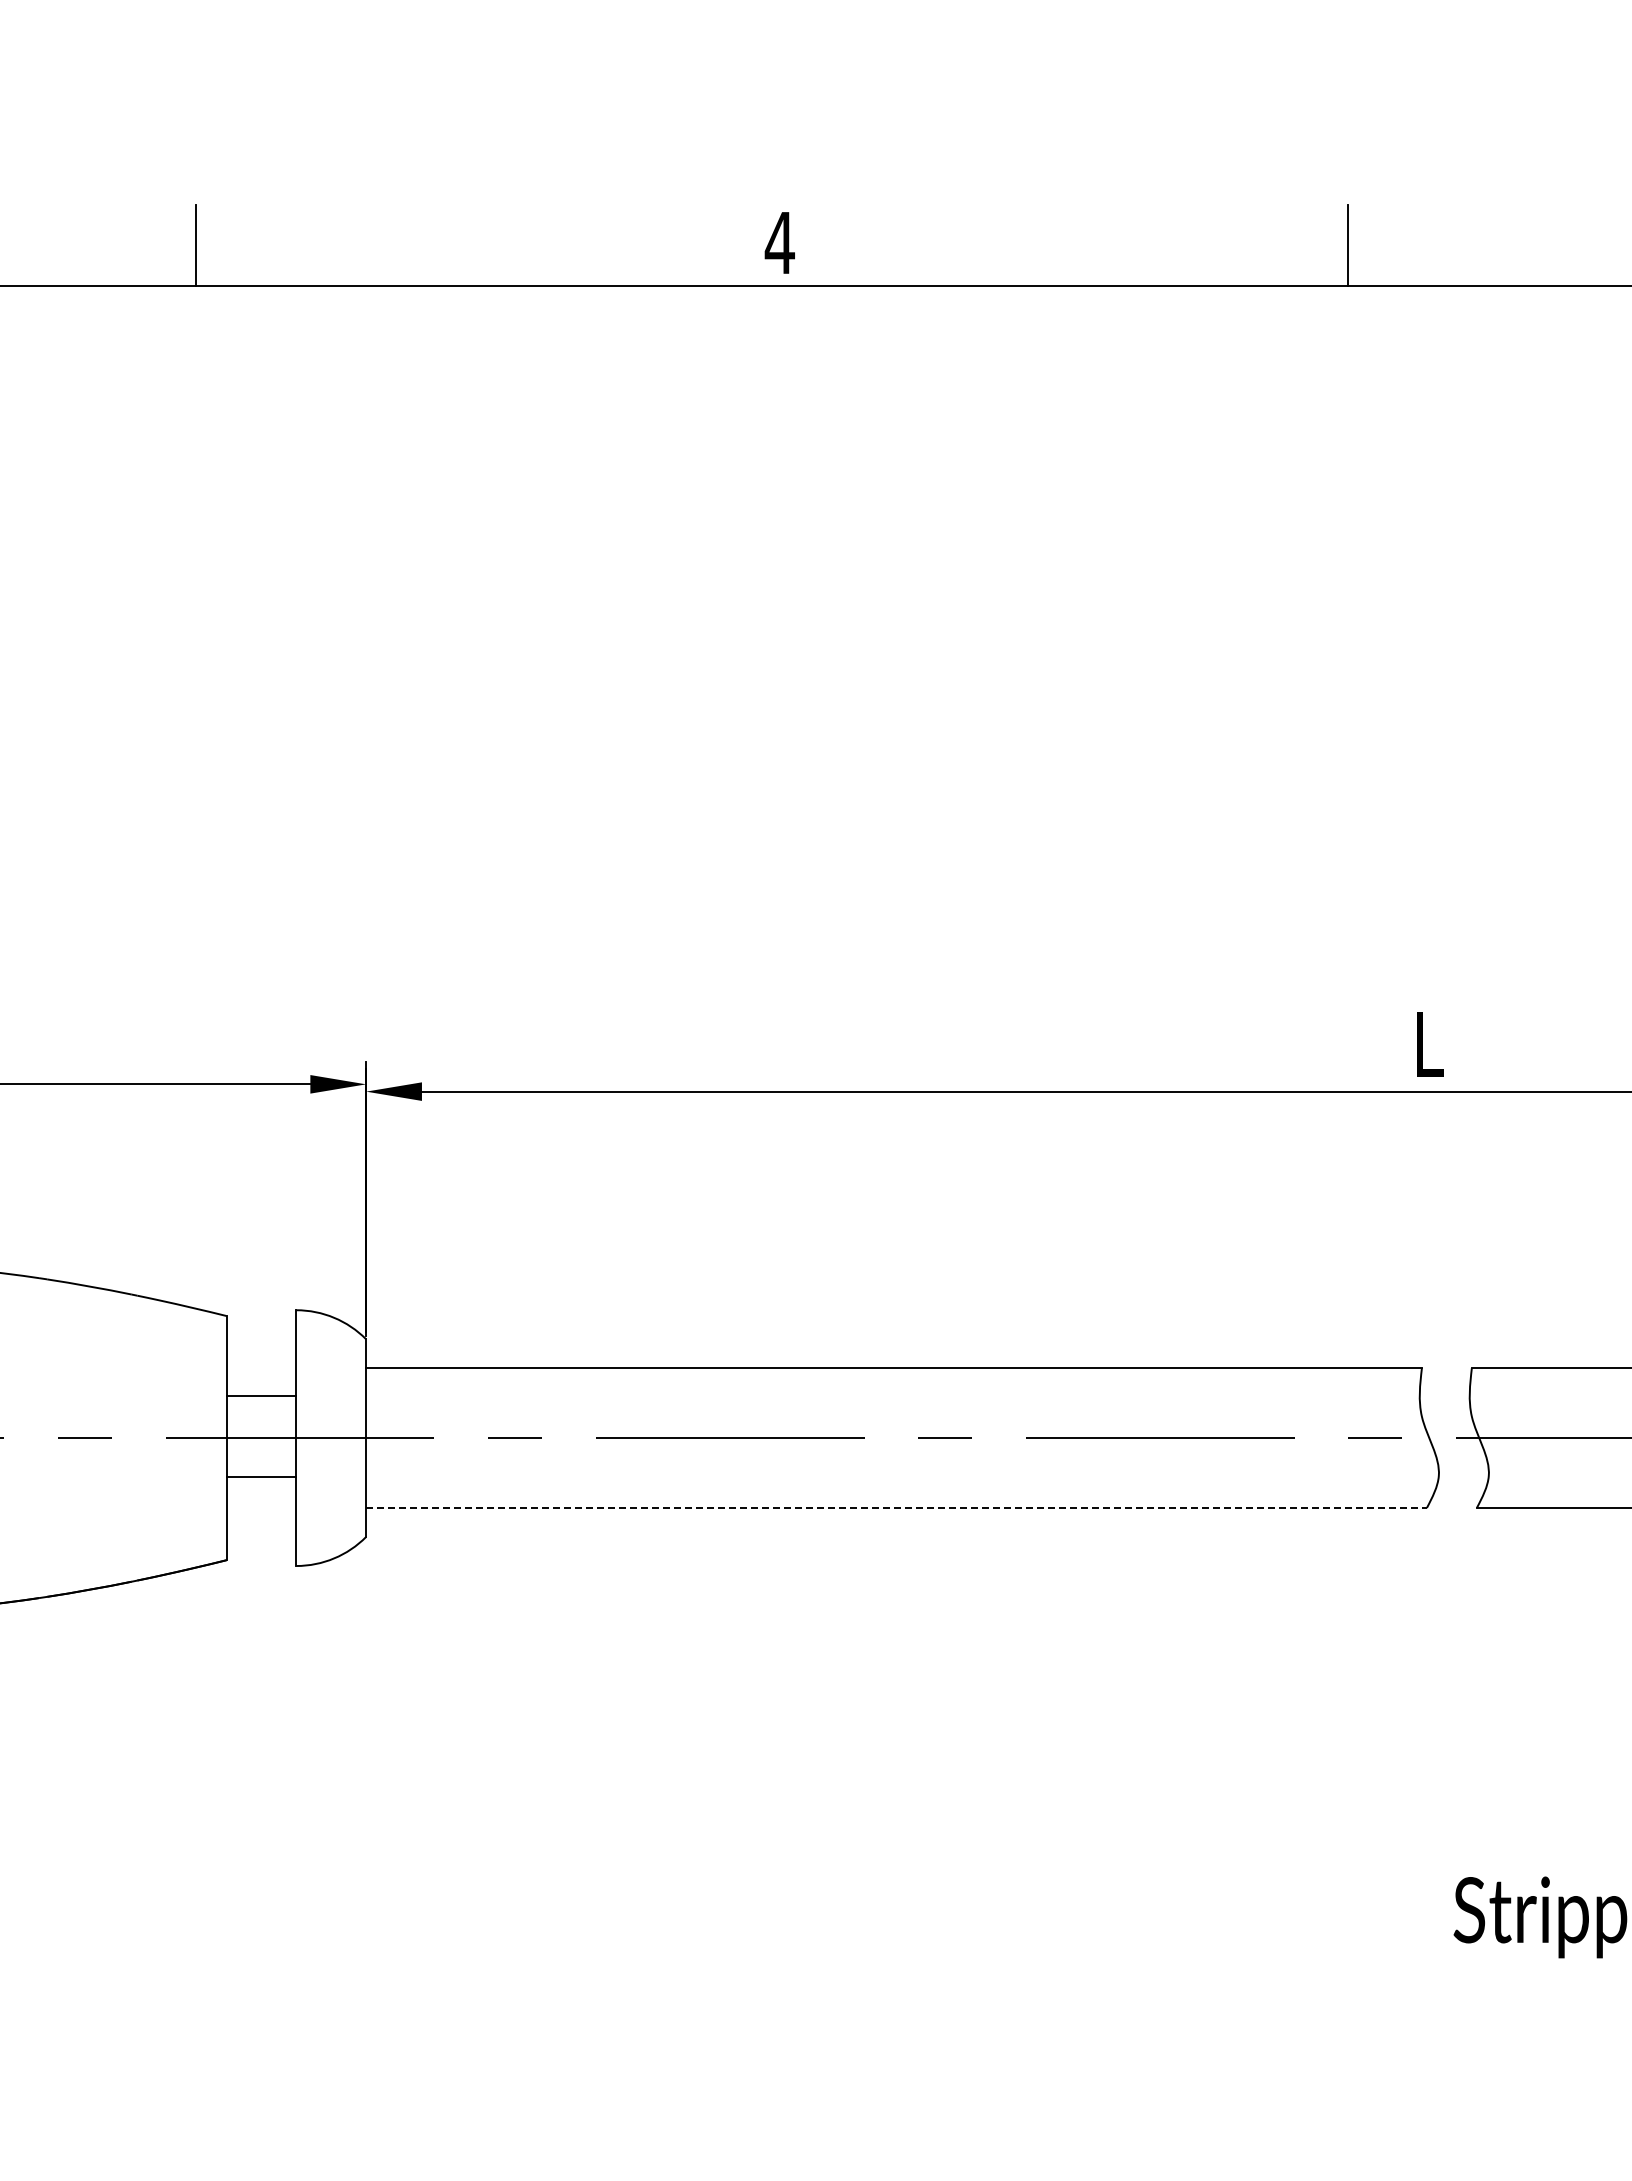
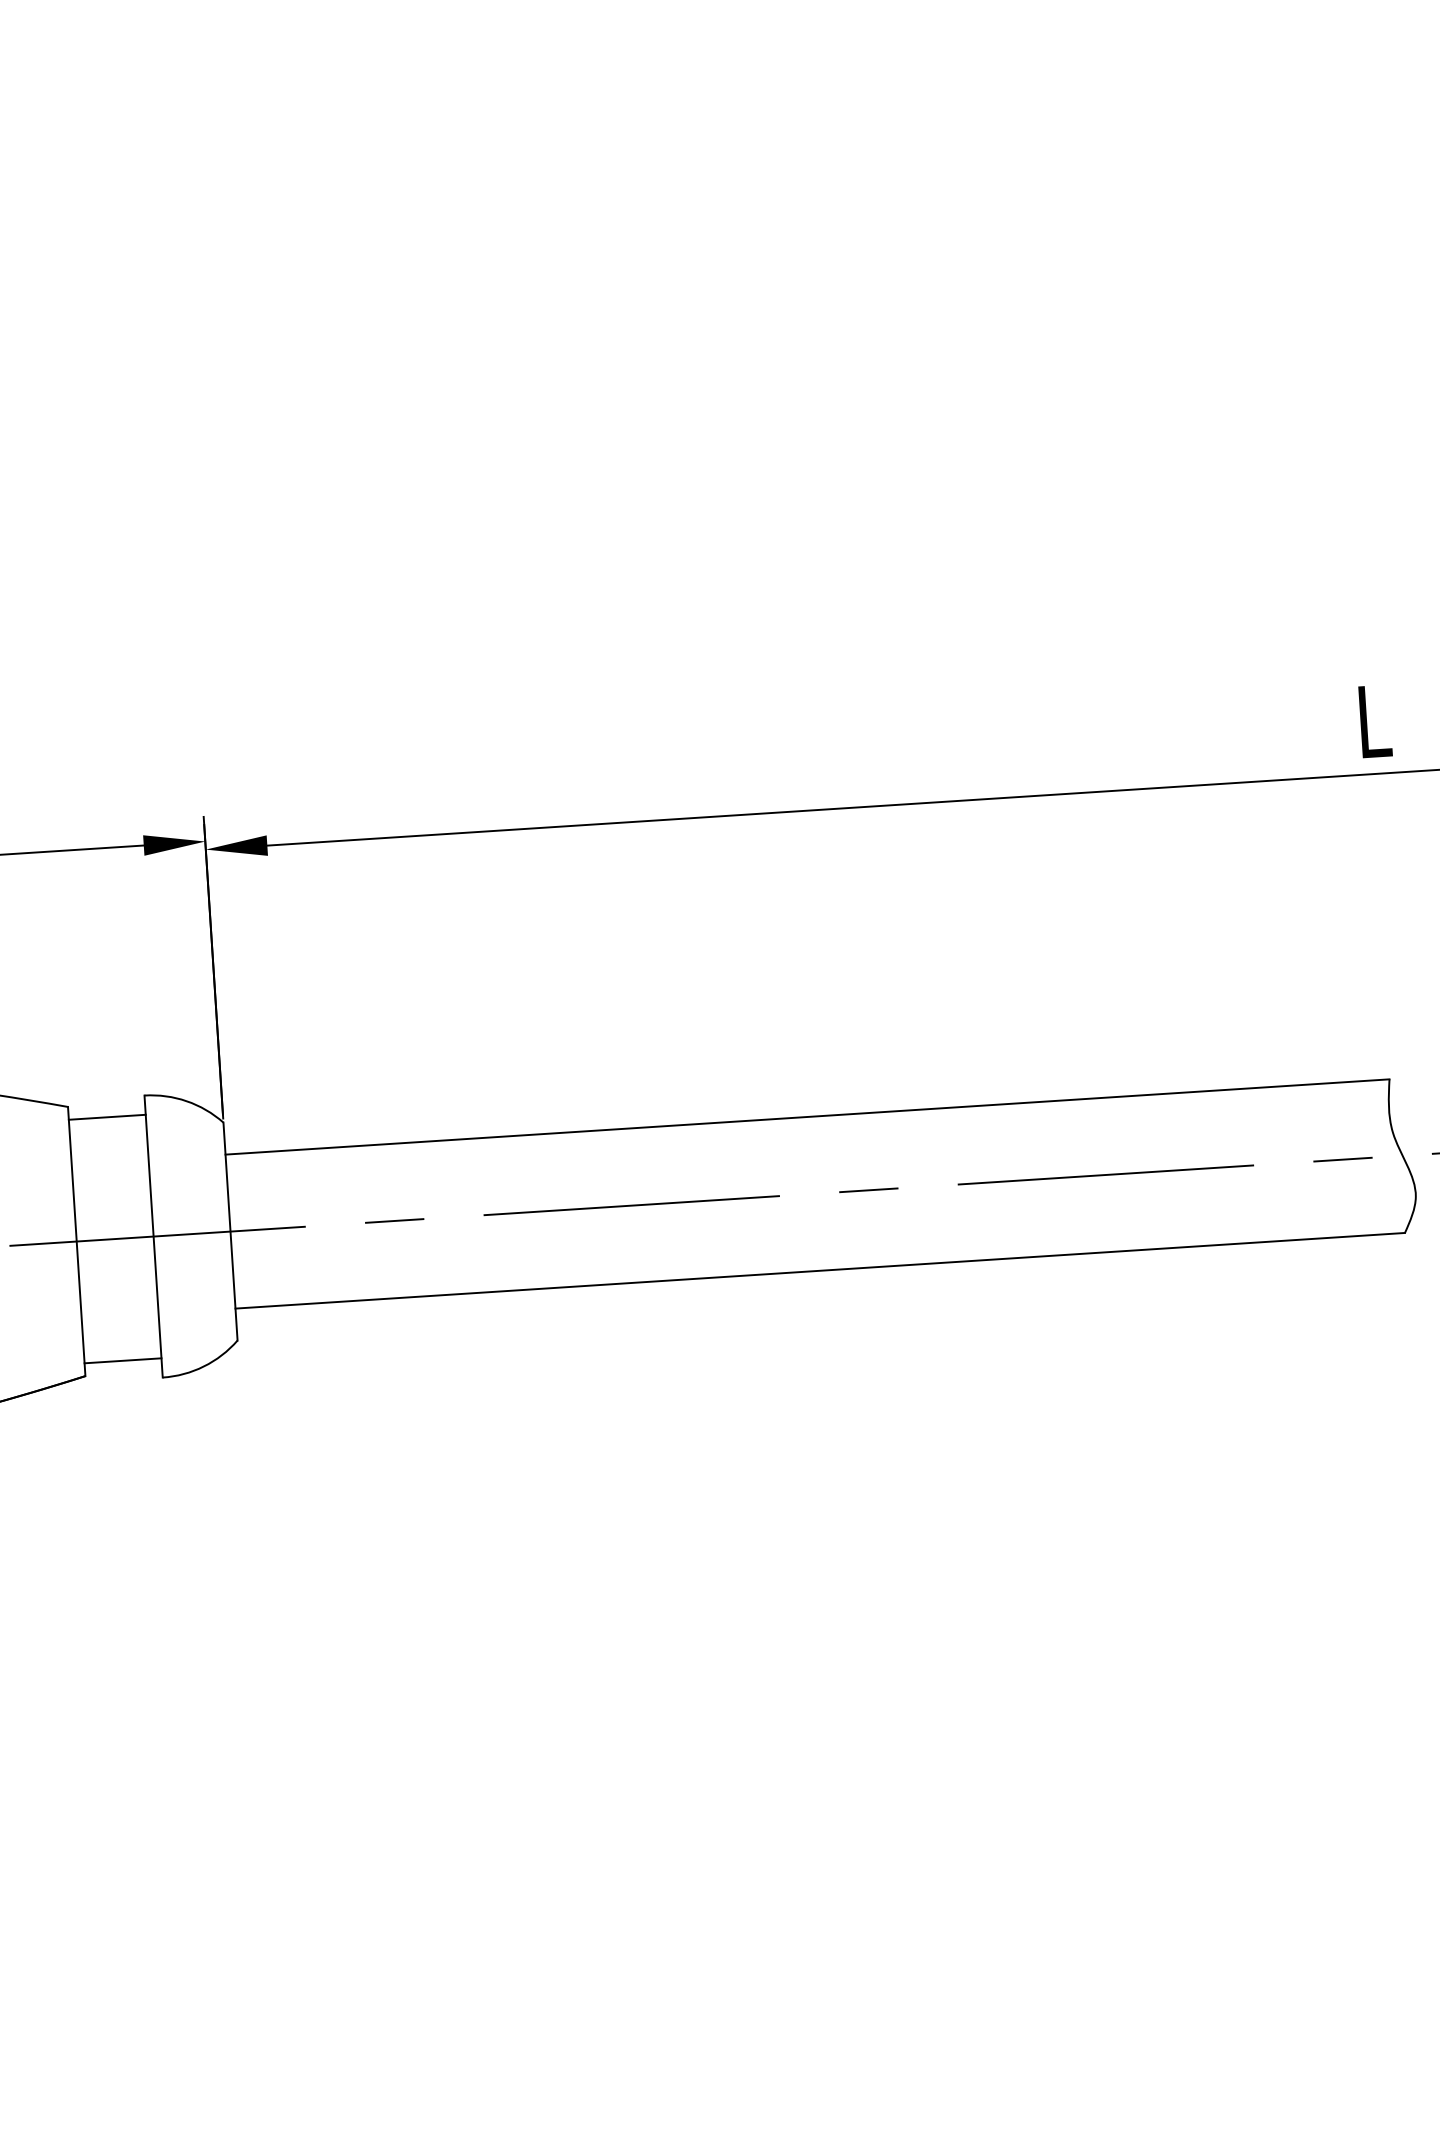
line: (261, 1395) -> (107, 1117), moved
line: (261, 1476) -> (122, 1360), moved
line: (897, 1507) -> (821, 1270), dashed -> solid

